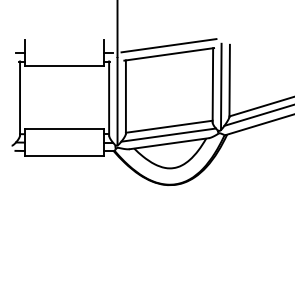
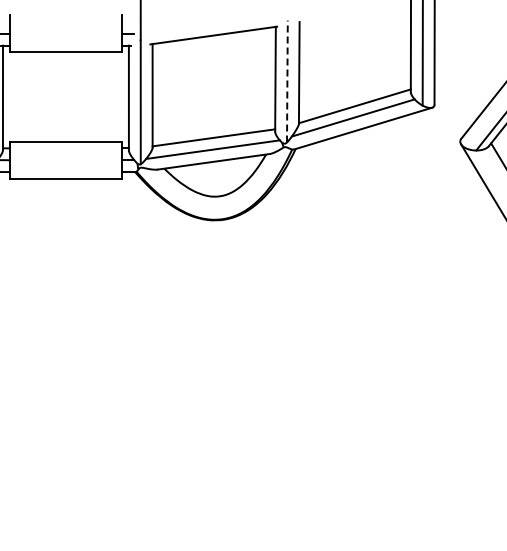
line: (169, 45) -> (213, 22), removed
line: (221, 86) -> (287, 81), solid -> dashed

